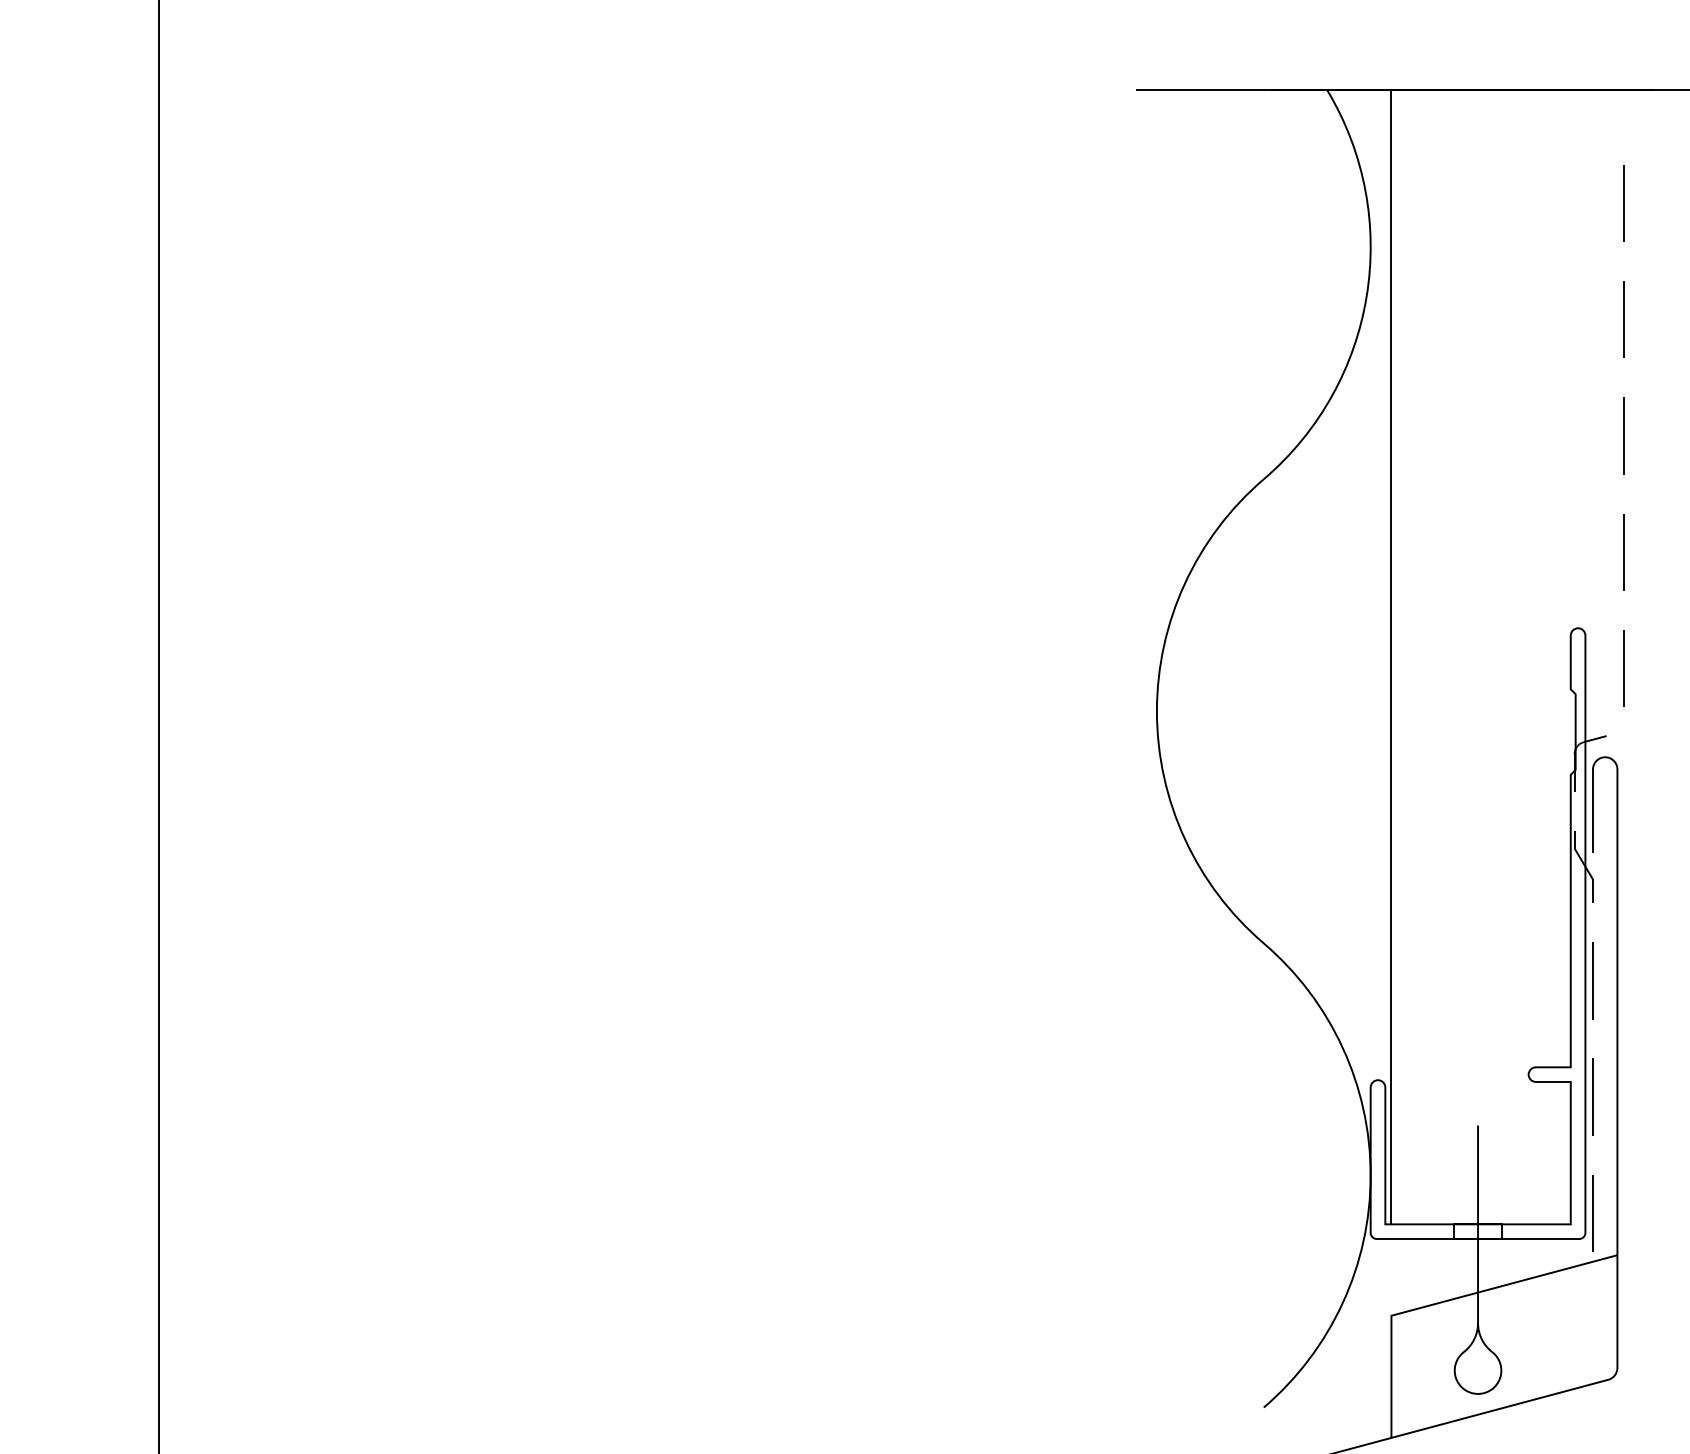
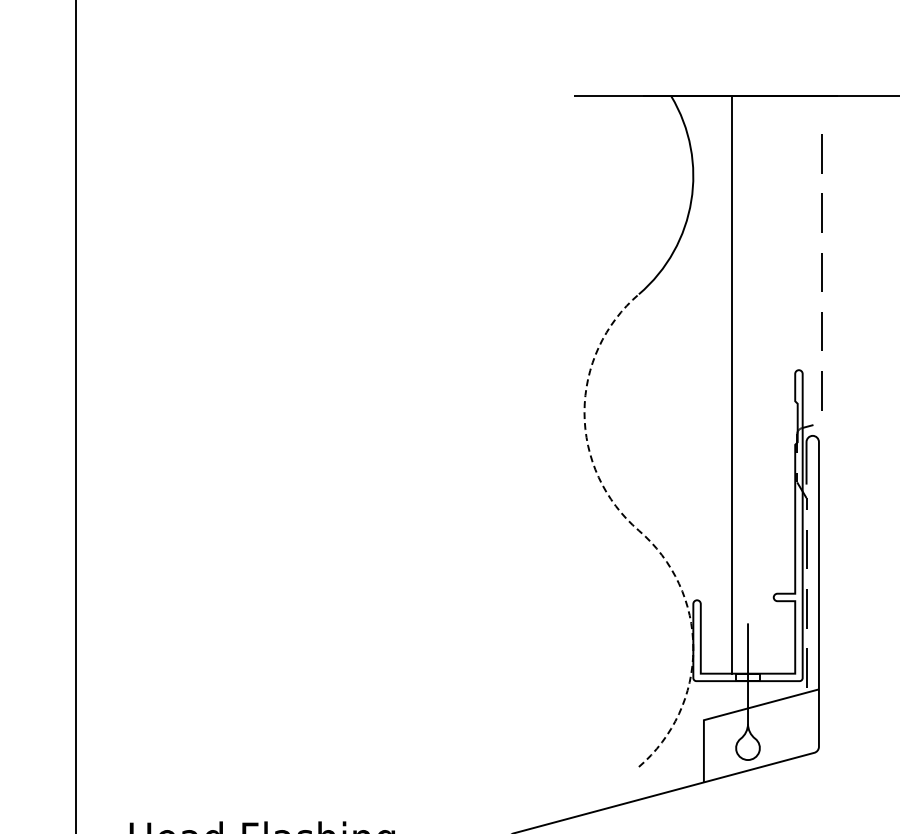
line: (1390, 656) -> (731, 384), moved
line: (1262, 943) -> (638, 530), solid -> dashed

